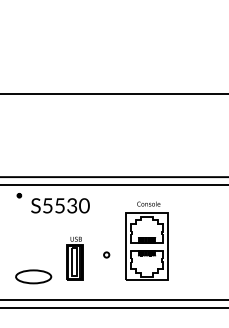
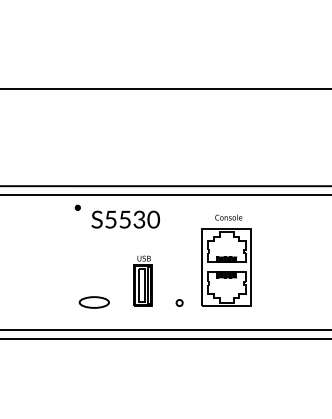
circle: (106, 254) -> (179, 302), moved
part: (32, 276) -> (93, 302), size x0.71

